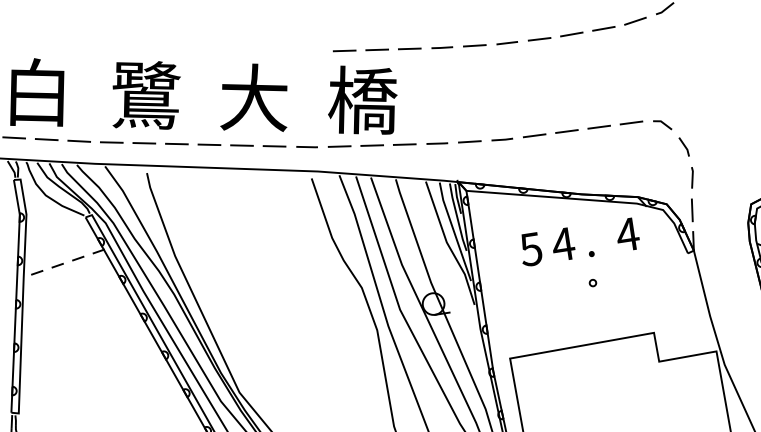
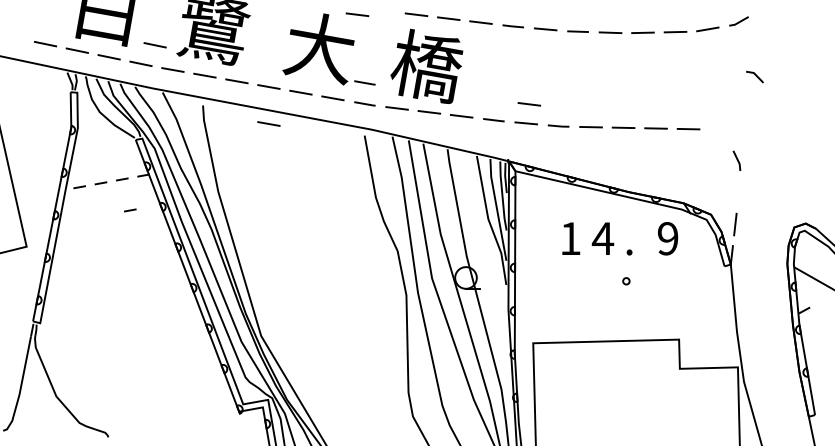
line: (286, 59) -> (357, 14), added
line: (89, 121) -> (154, 45), added
line: (470, 122) -> (529, 104), added
line: (661, 123) -> (754, 75), moved
line: (303, 125) -> (364, 82), added
line: (691, 177) -> (739, 192), removed
line: (214, 181) -> (268, 123), added
text: (627, 234) -> (667, 238), 4 -> 9
text: (530, 249) -> (569, 238), 5 -> 1
line: (91, 288) -> (130, 210), added

